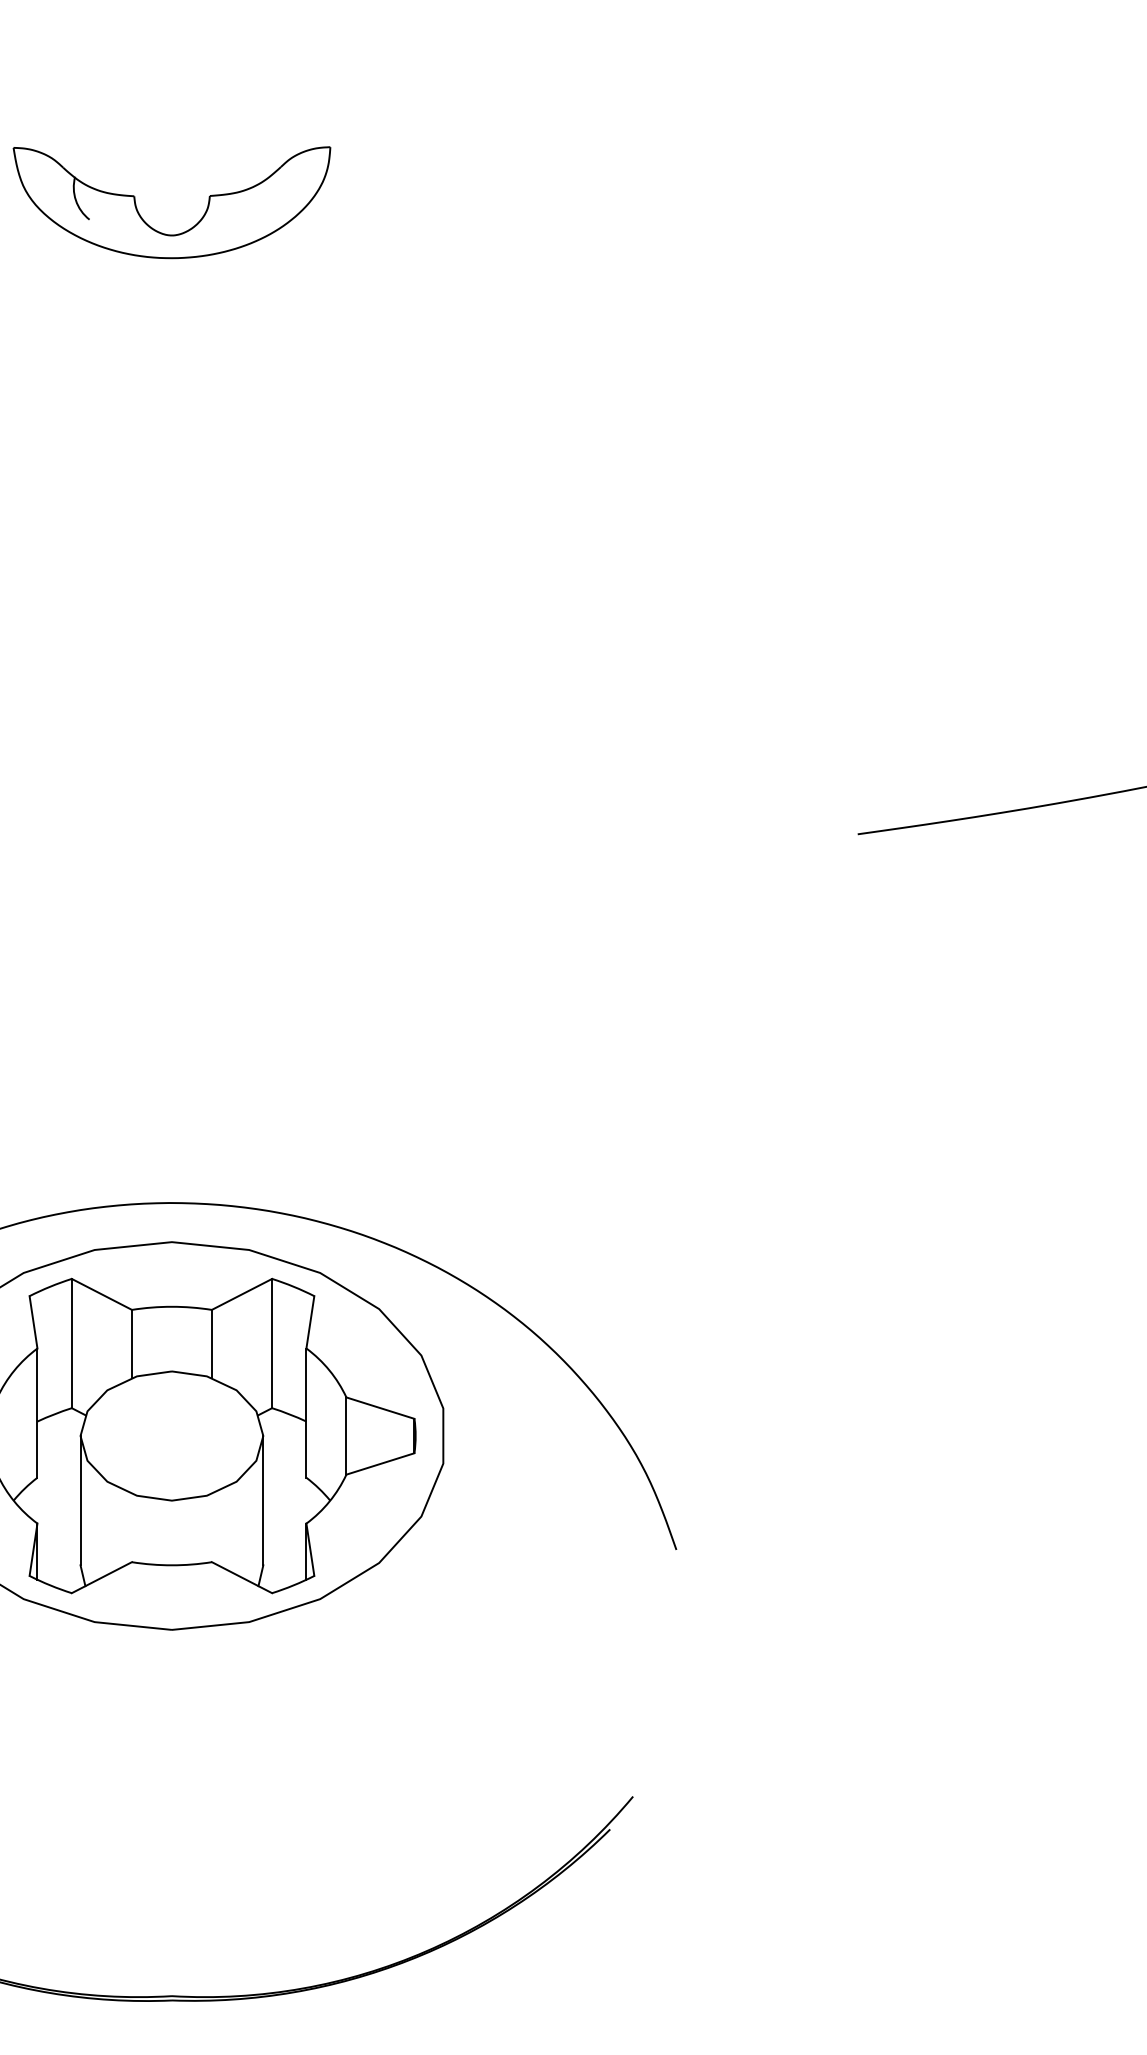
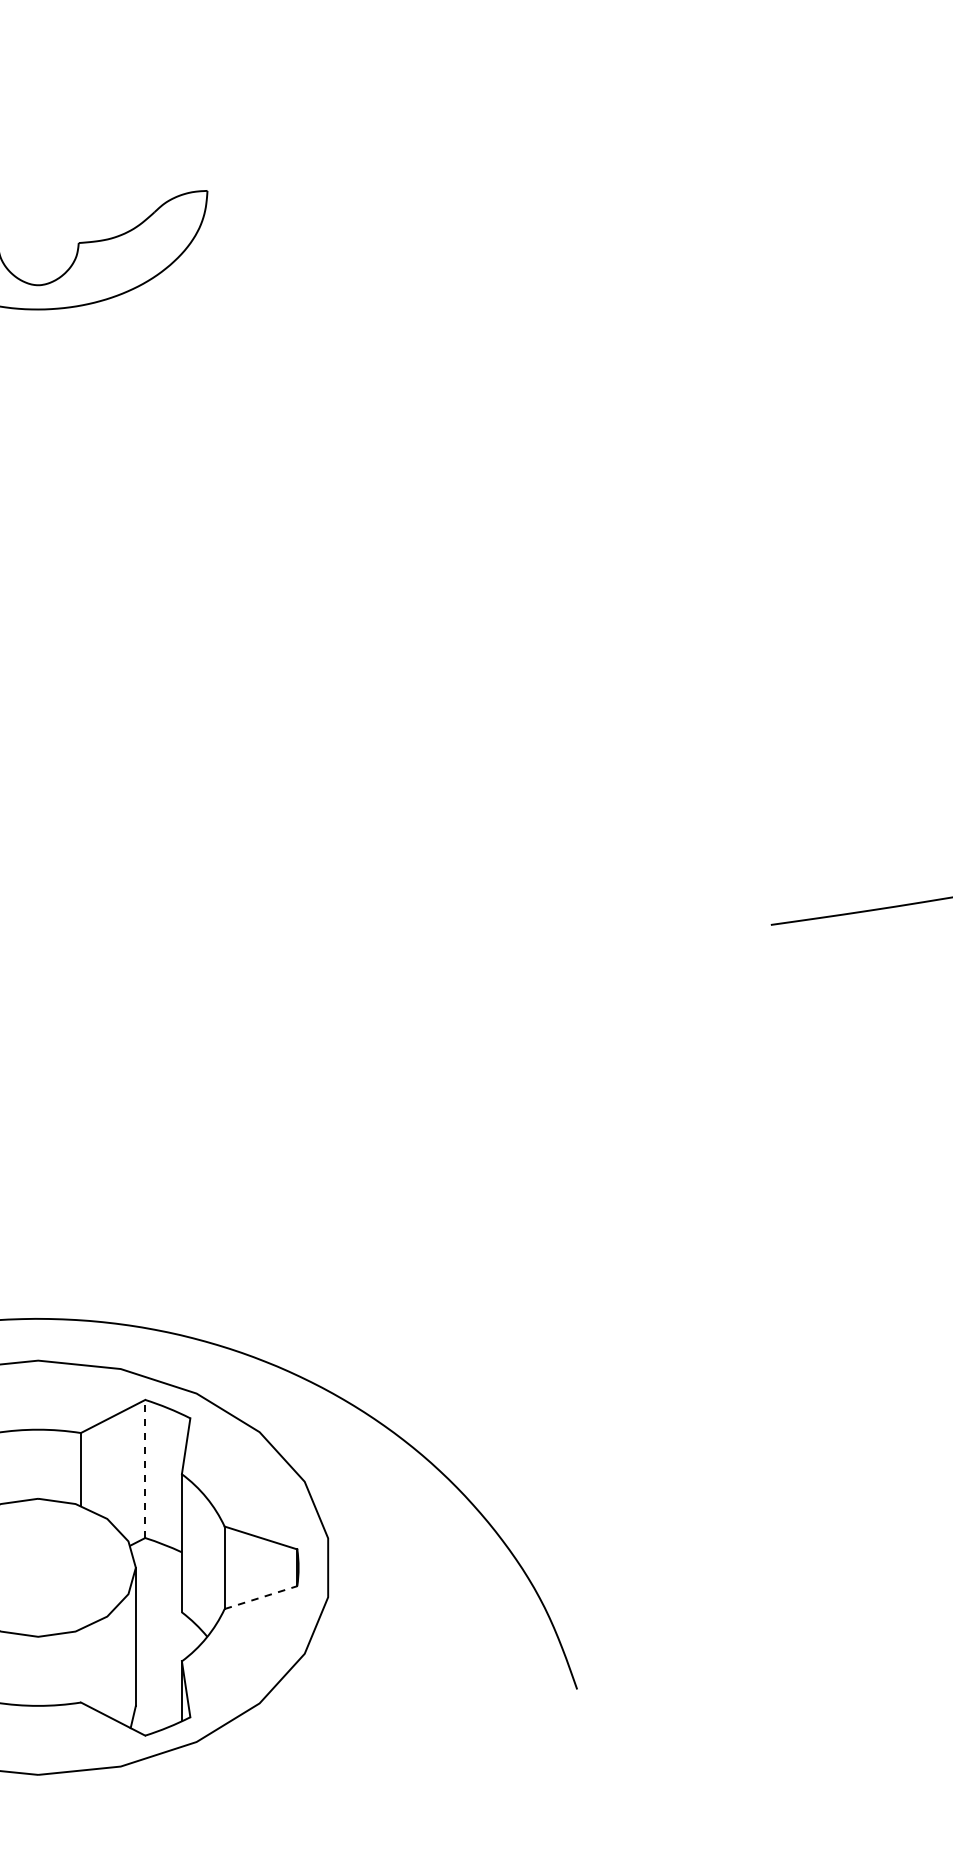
line: (272, 1343) -> (145, 1468), solid -> dashed
line: (380, 1463) -> (261, 1597), solid -> dashed

